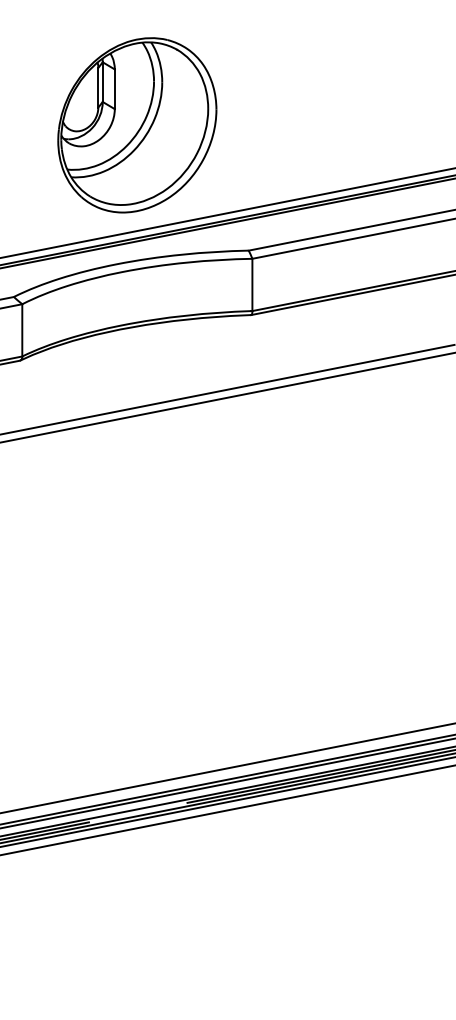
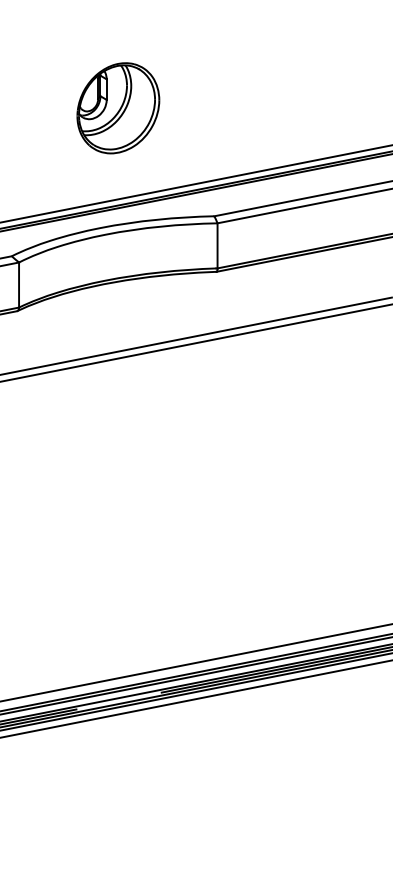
part: (137, 125) -> (118, 108), size x0.6

